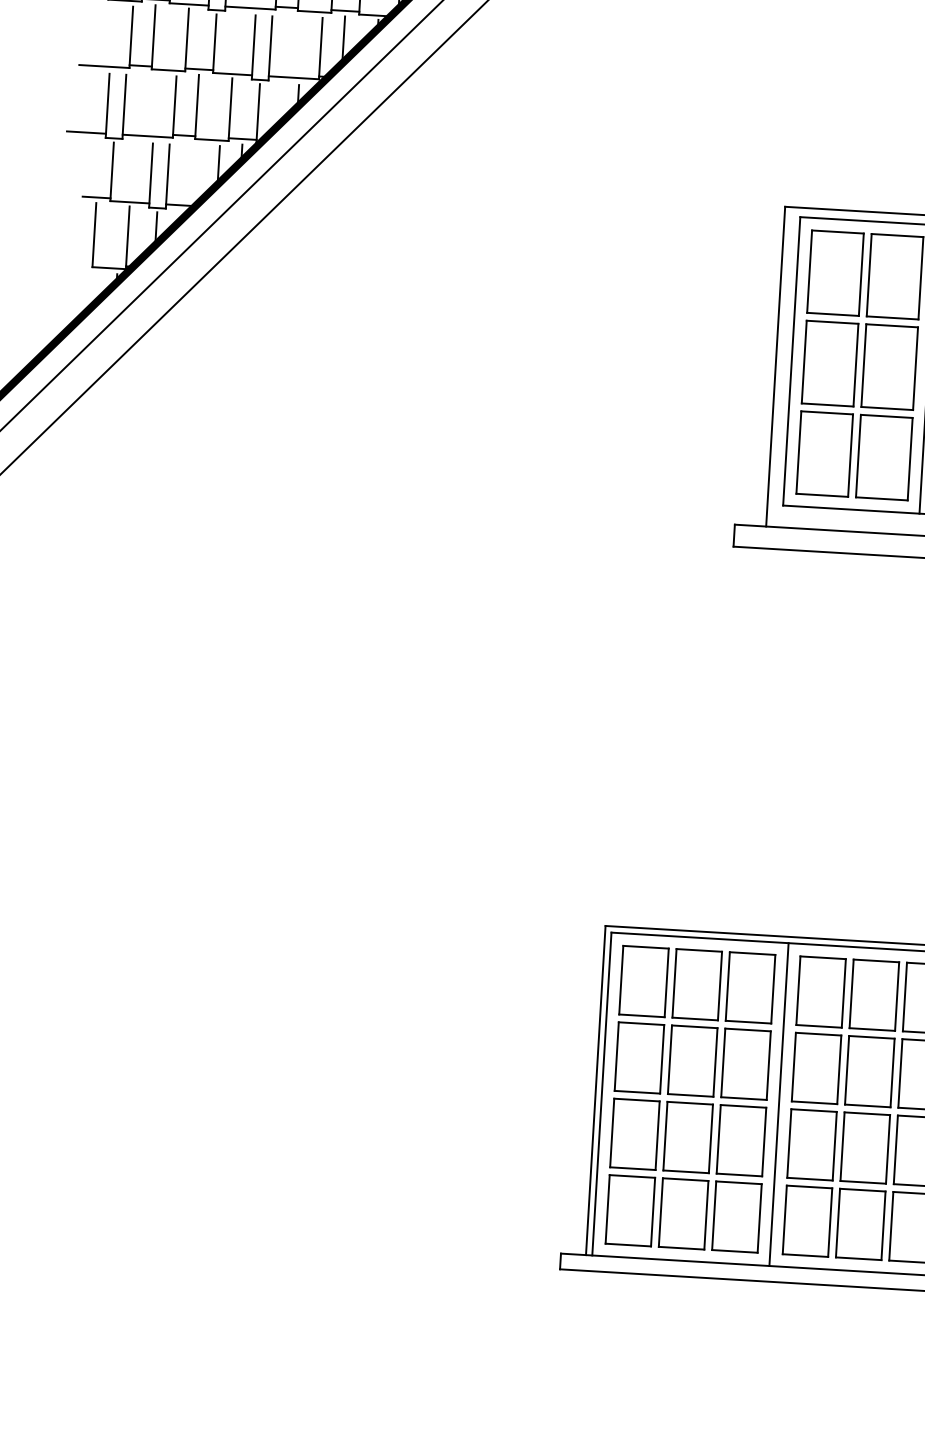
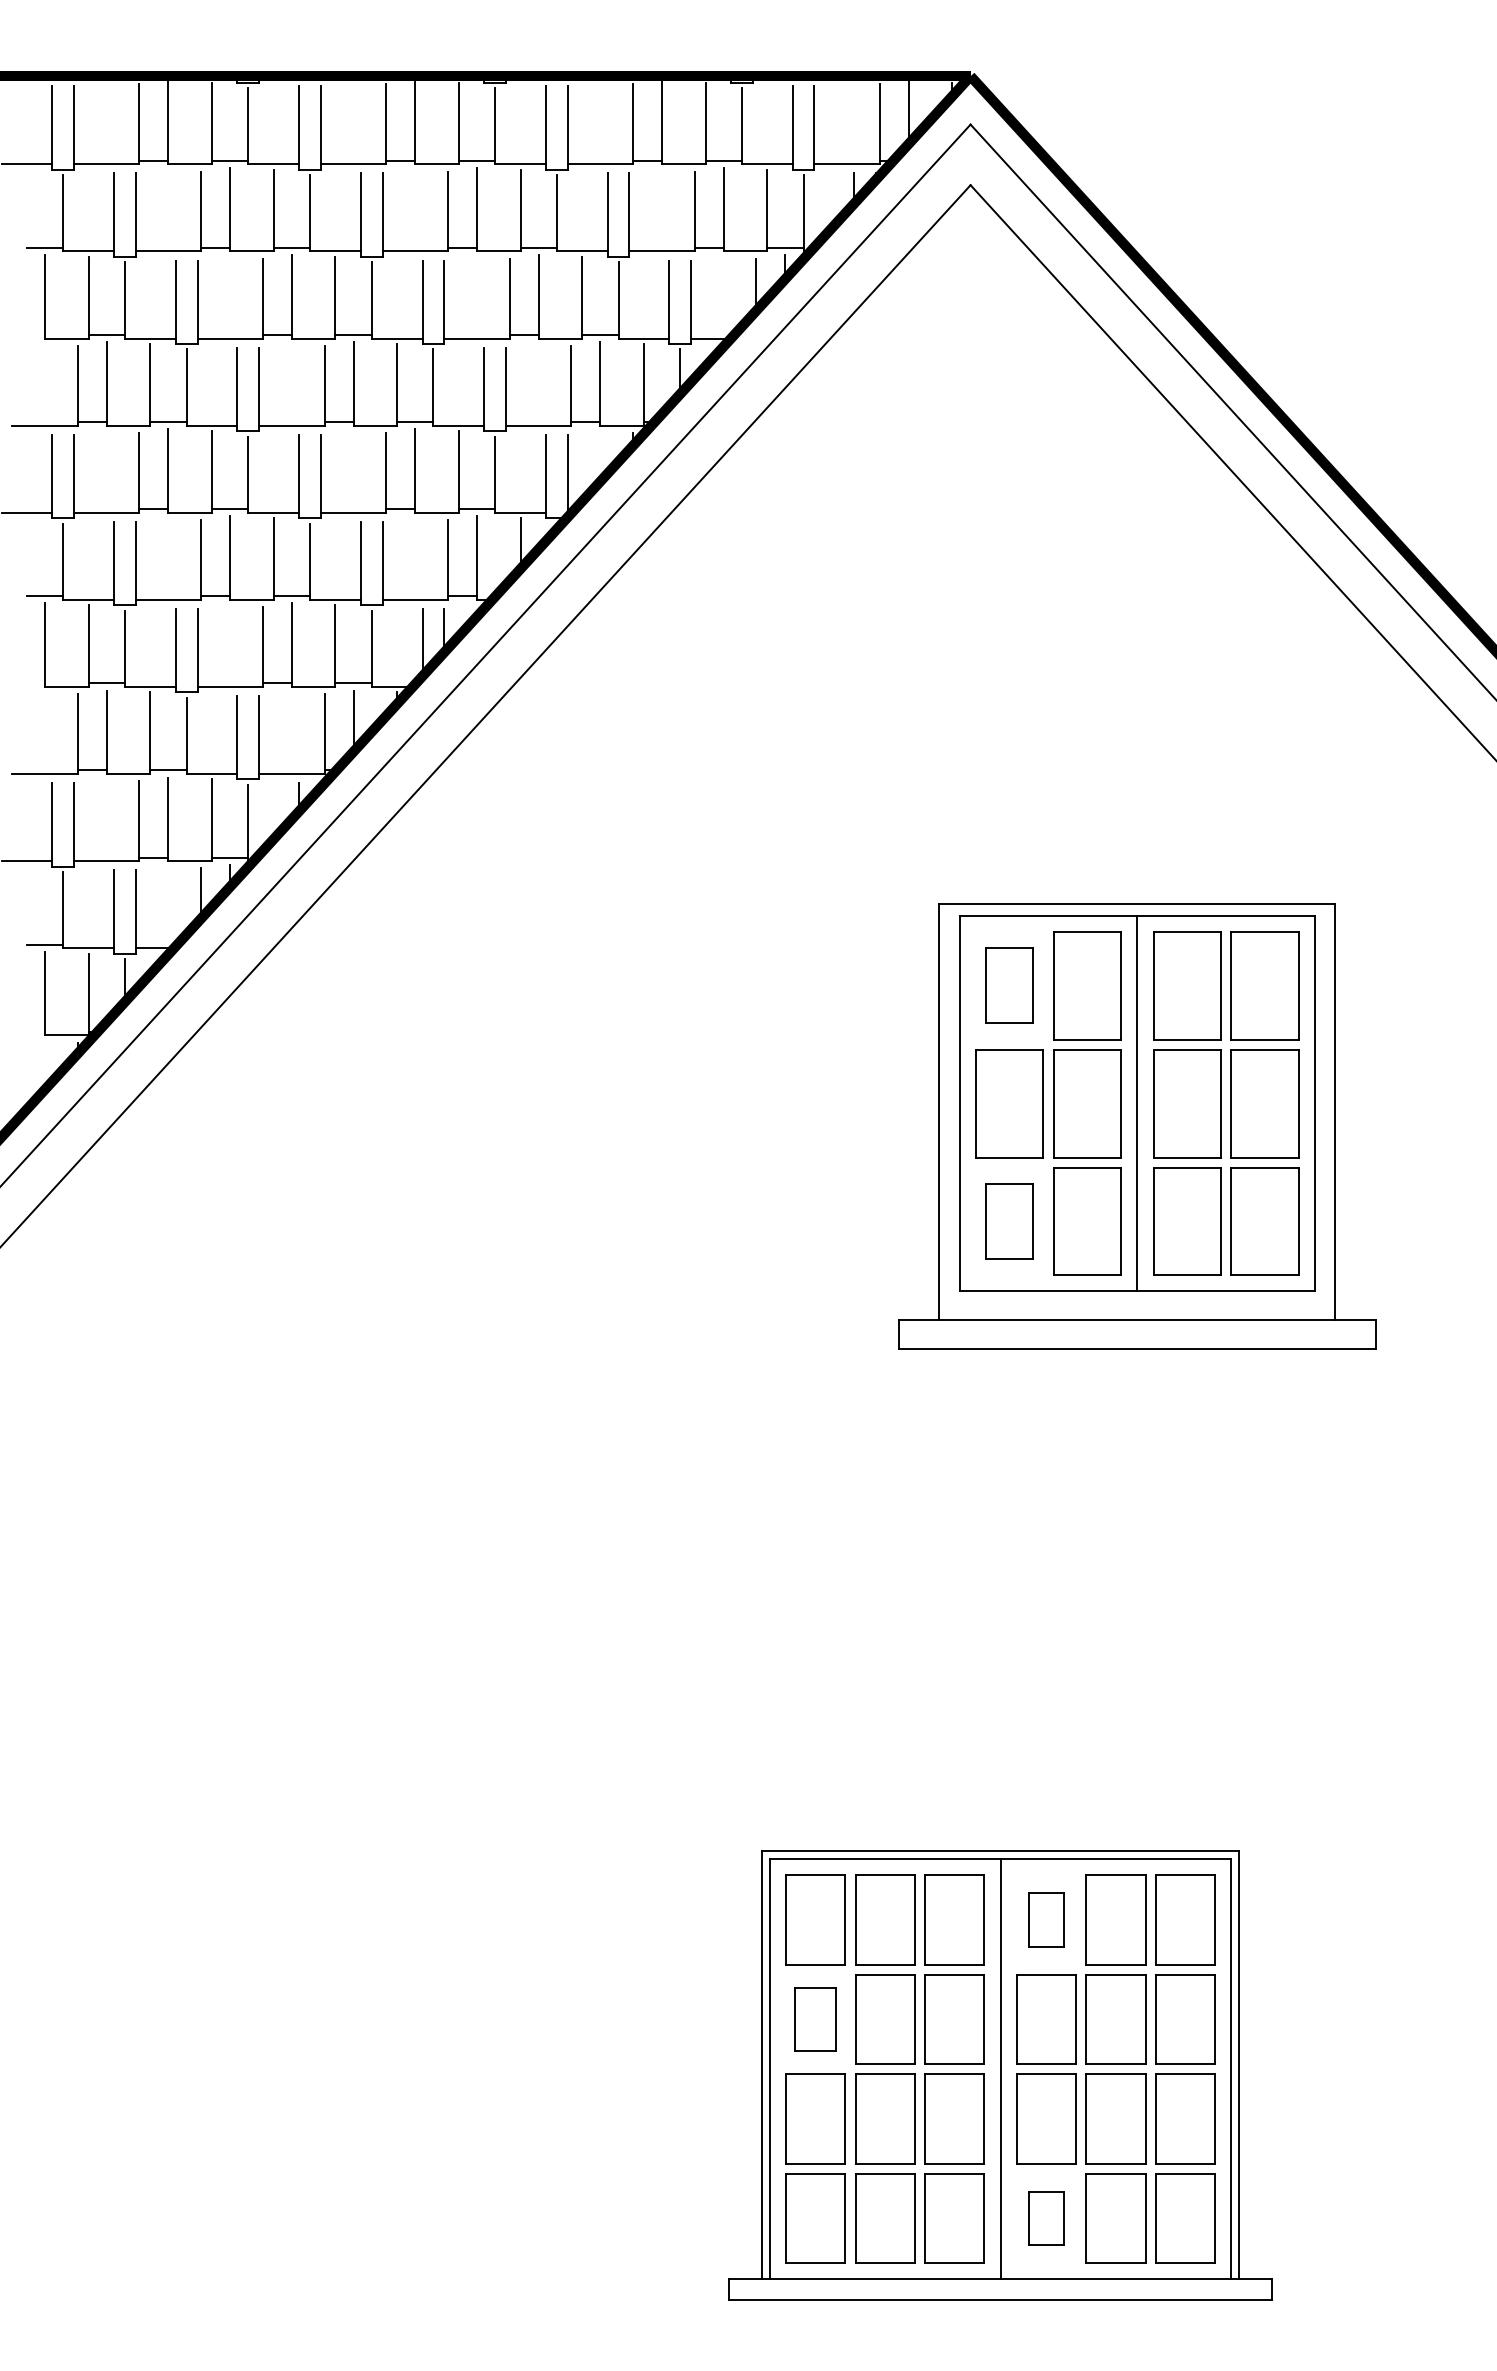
part: (835, 272) -> (1009, 985), size x0.7
part: (824, 454) -> (1009, 1221), size x0.7
part: (821, 991) -> (1046, 1919), size x0.6
part: (639, 1057) -> (815, 2019), size x0.7
part: (807, 1221) -> (1046, 2218), size x0.6

